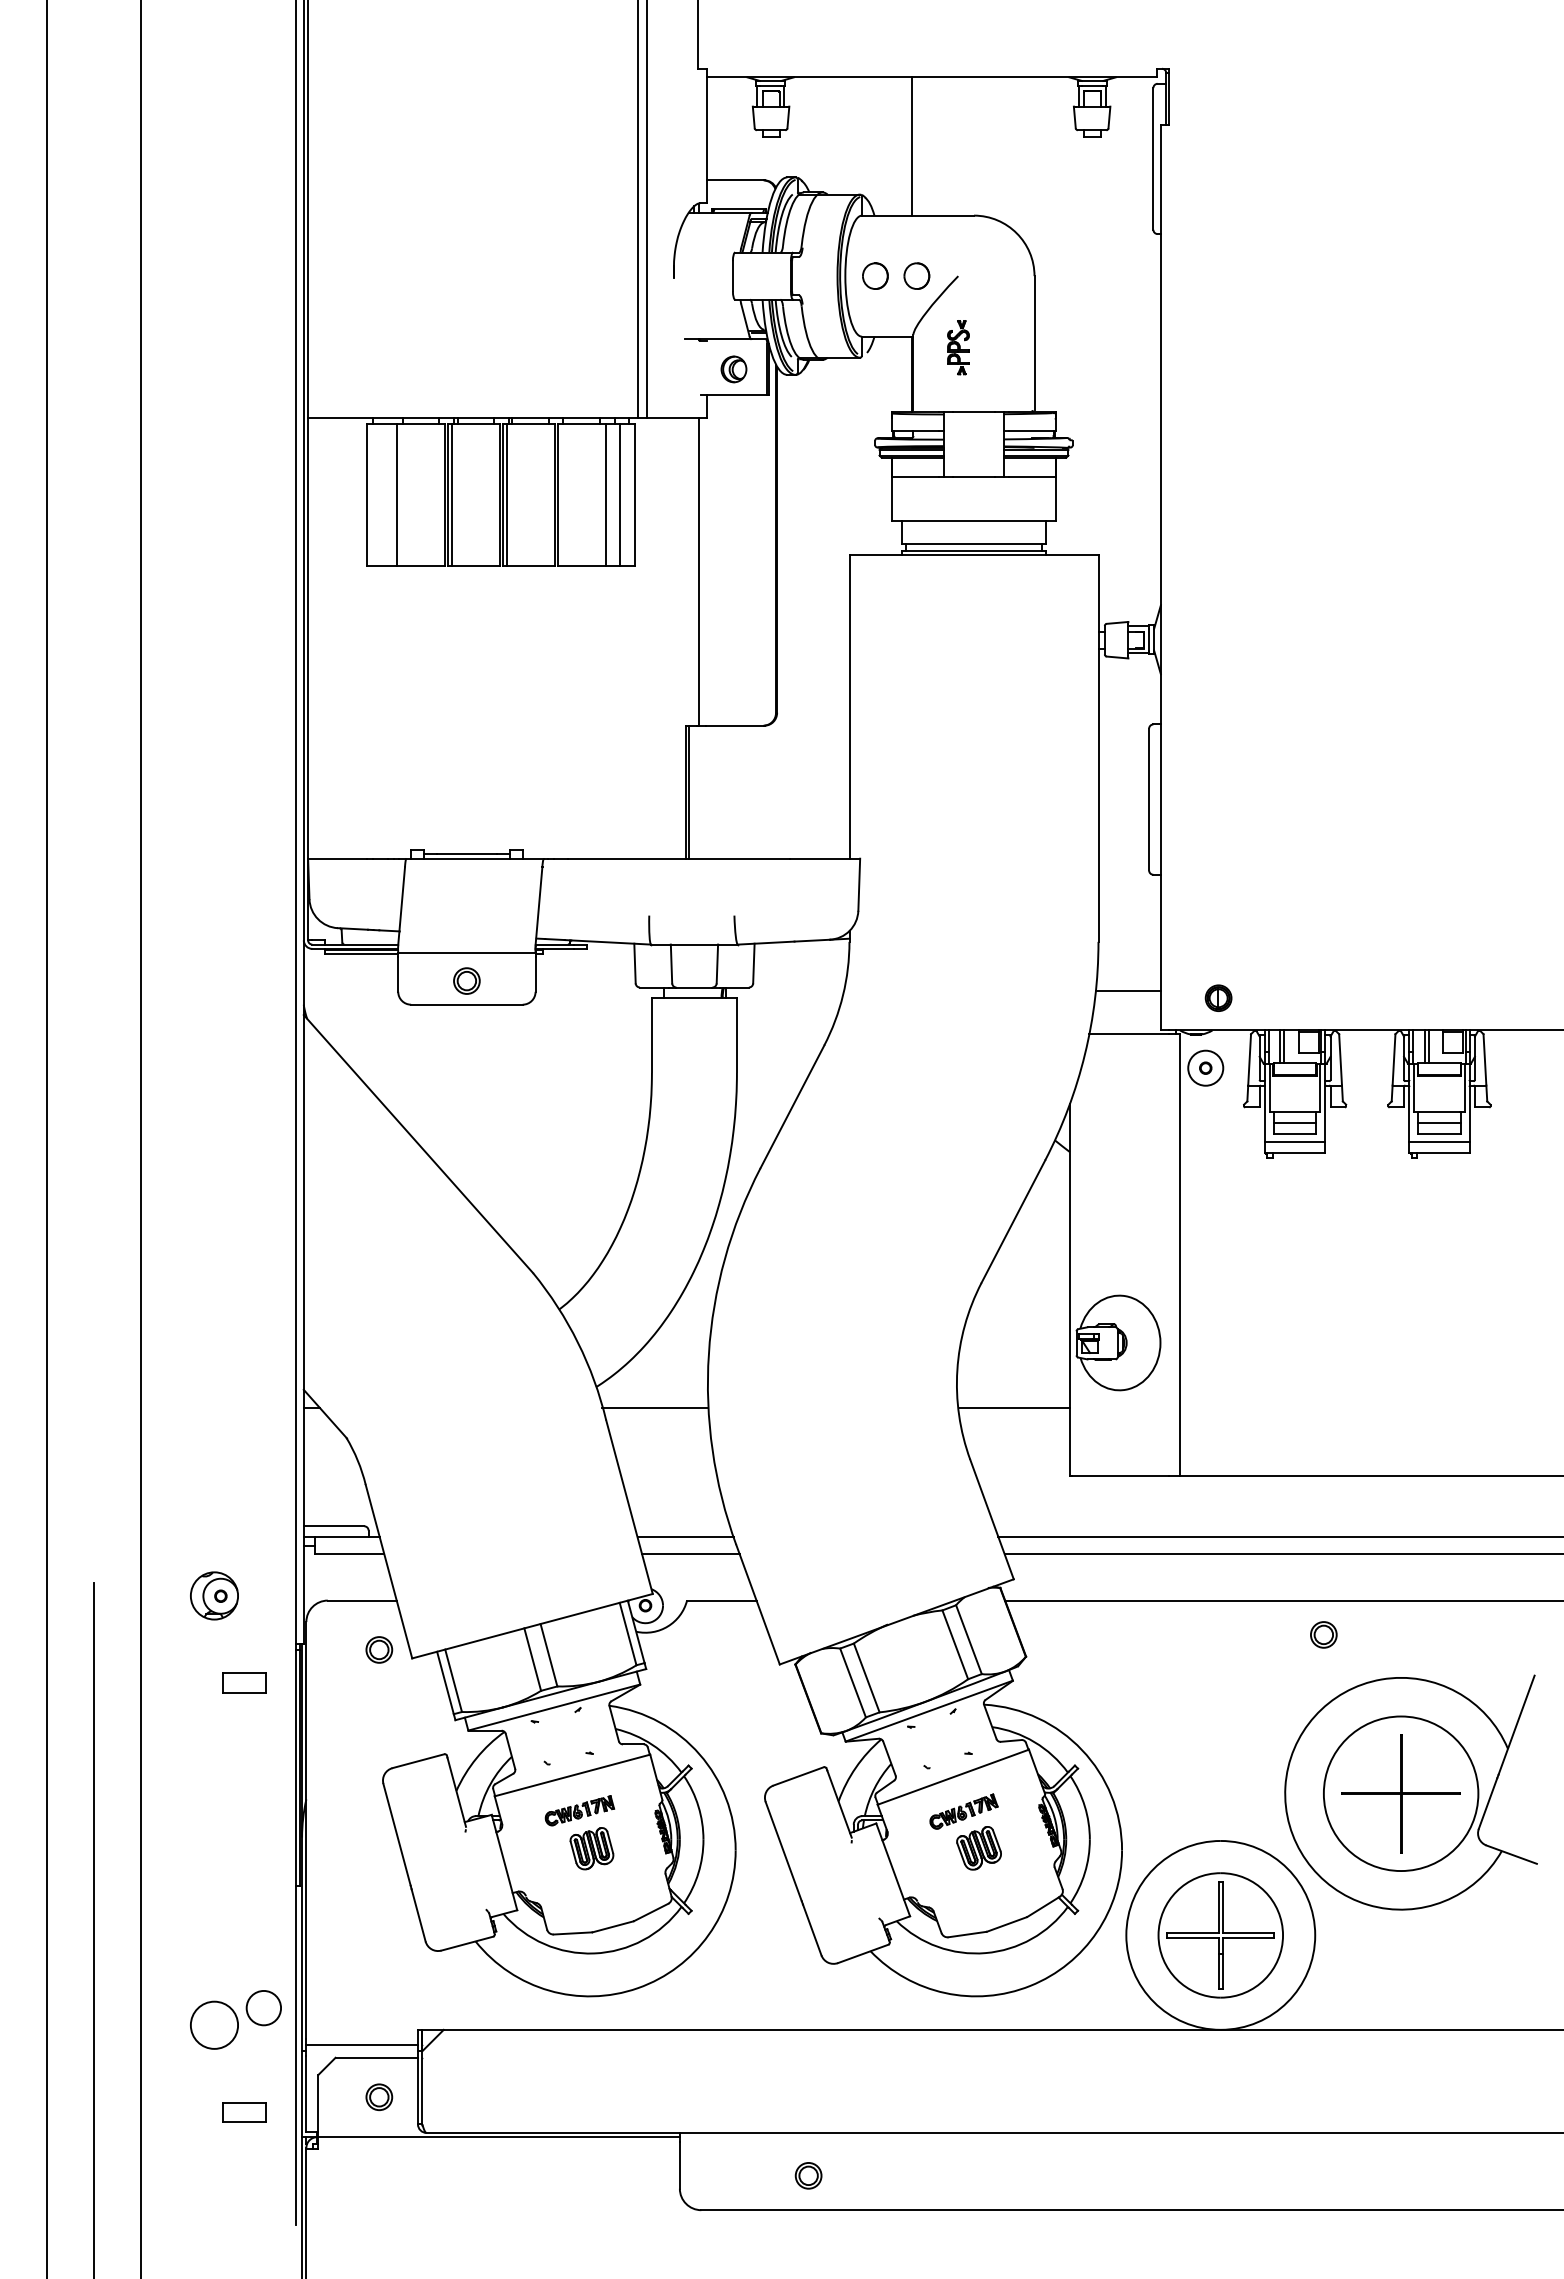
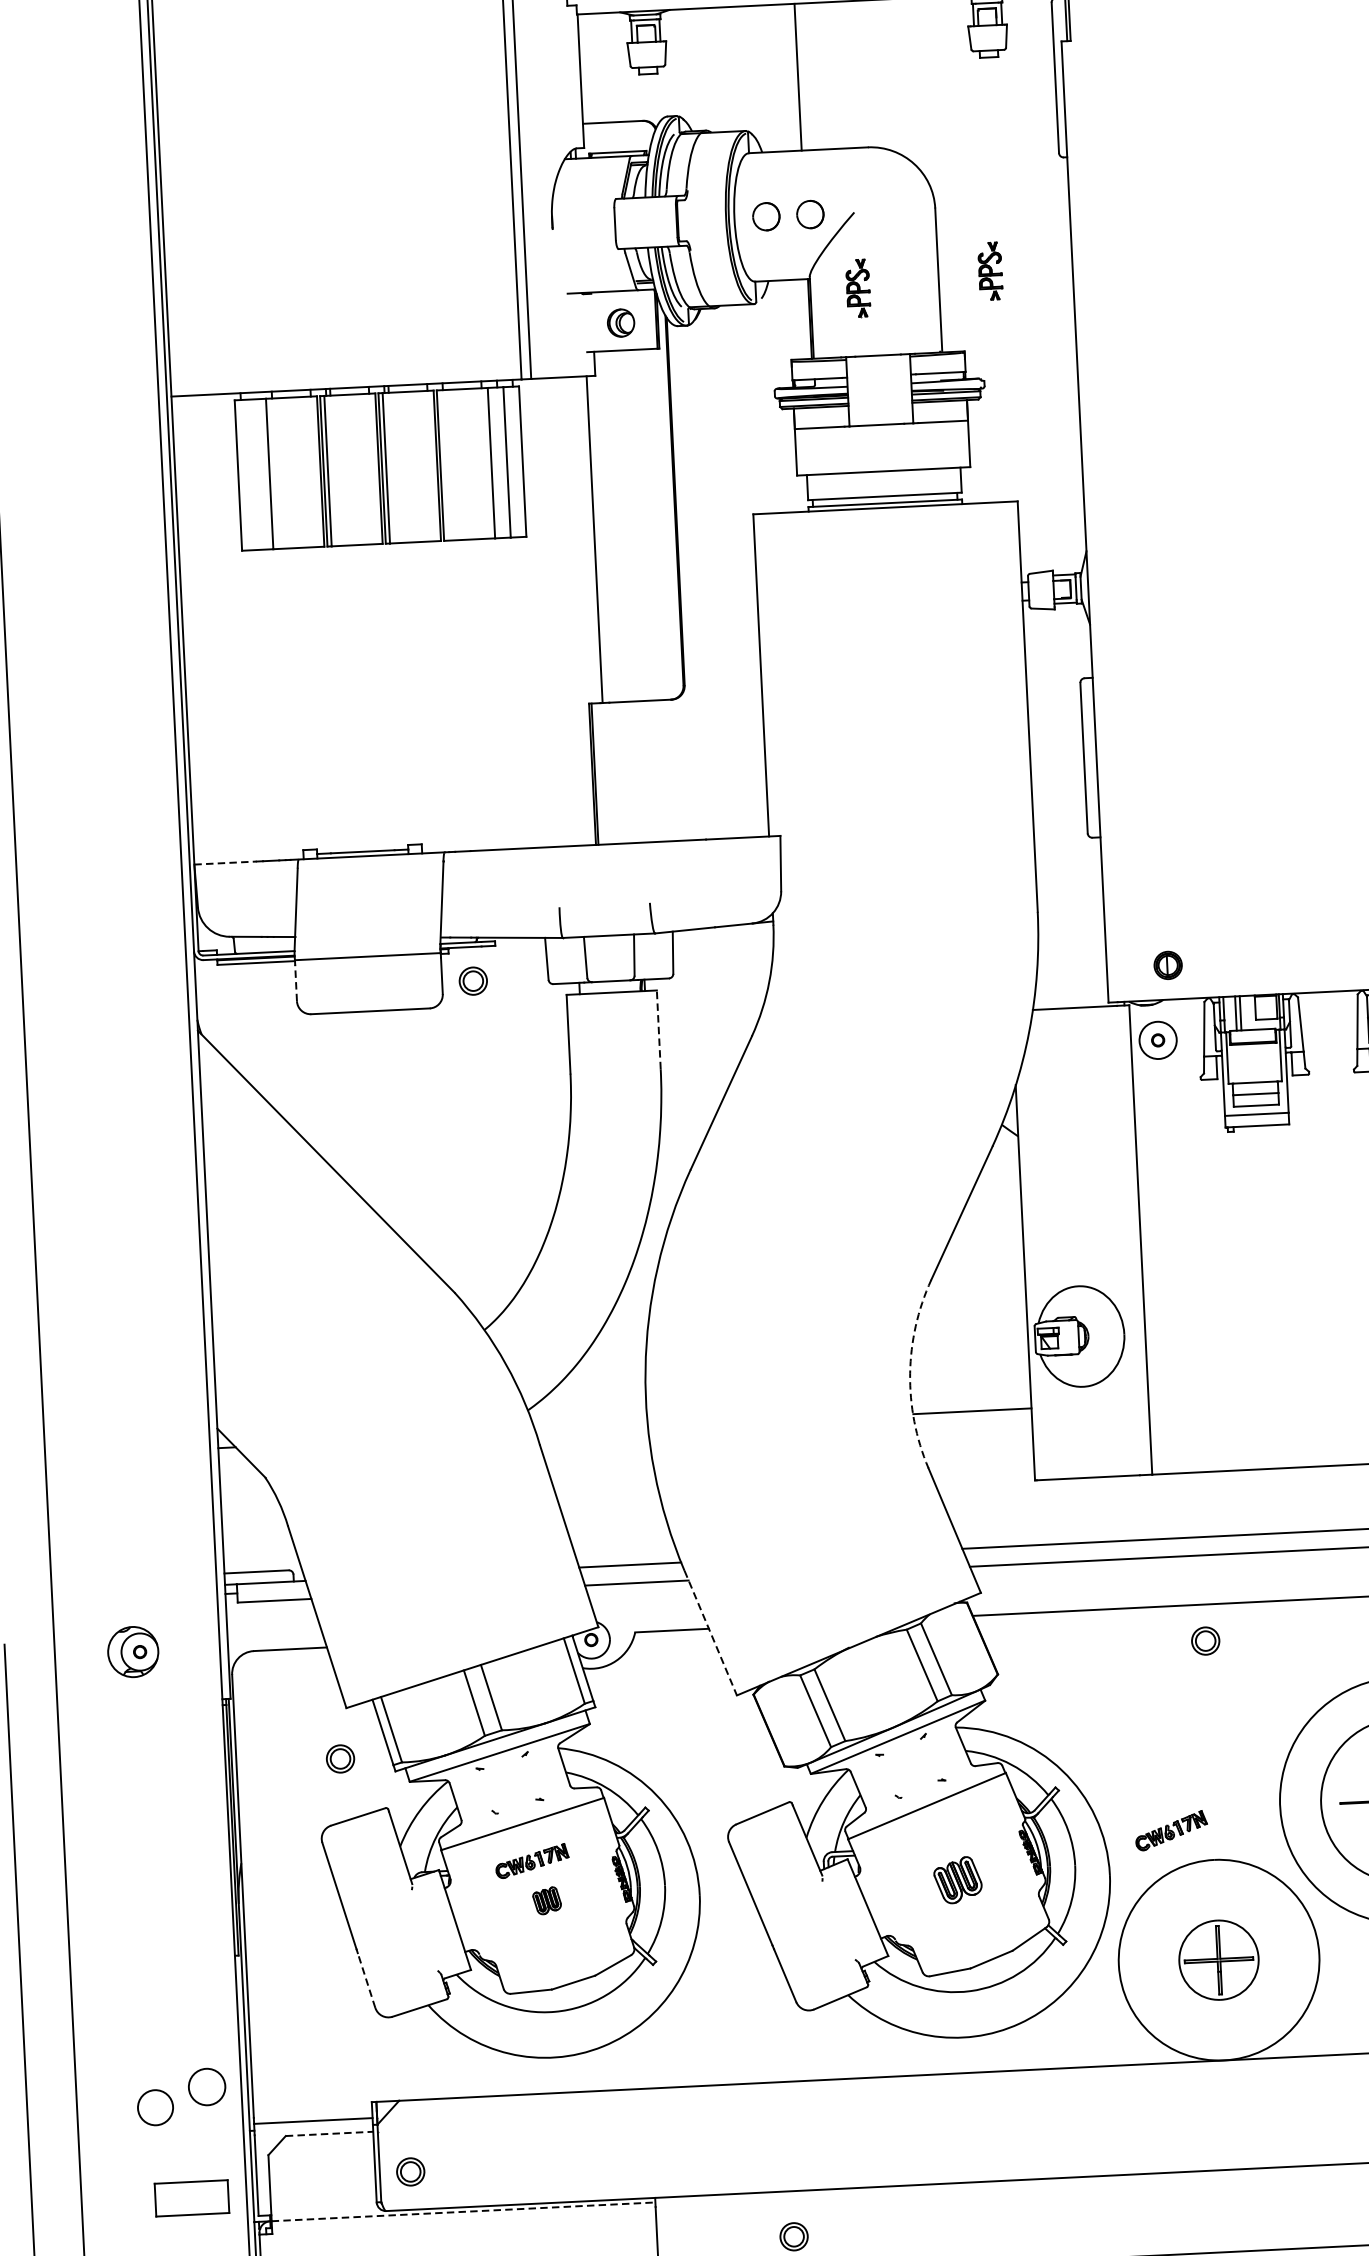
part: (1083, 337) -> (990, 271), added
line: (337, 858) -> (225, 862), solid -> dashed
line: (398, 974) -> (296, 982), solid -> dashed
part: (466, 980) -> (472, 980), moved
line: (1127, 991) -> (1071, 963), removed
line: (736, 1034) -> (658, 1028), solid -> dashed
arc: (957, 1370) -> (910, 1374), solid -> dashed
line: (655, 1408) -> (591, 1430), removed
line: (758, 1604) -> (711, 1632), solid -> dashed
part: (1323, 1634) -> (1205, 1640), moved
part: (379, 1649) -> (340, 1758), moved
part: (244, 1682) -> (169, 1742), removed
part: (963, 1811) -> (1170, 1830), moved
part: (591, 1848) -> (546, 1900), size x0.6
line: (418, 1914) -> (366, 1979), solid -> dashed
part: (1220, 1935) -> (1218, 1960), size x0.6
circle: (214, 2024) -> (155, 2106), size x0.7
line: (377, 2057) -> (330, 2133), solid -> dashed
part: (379, 2097) -> (410, 2172), moved
part: (244, 2112) -> (191, 2198), size x1.6
line: (499, 2137) -> (463, 2212), solid -> dashed

